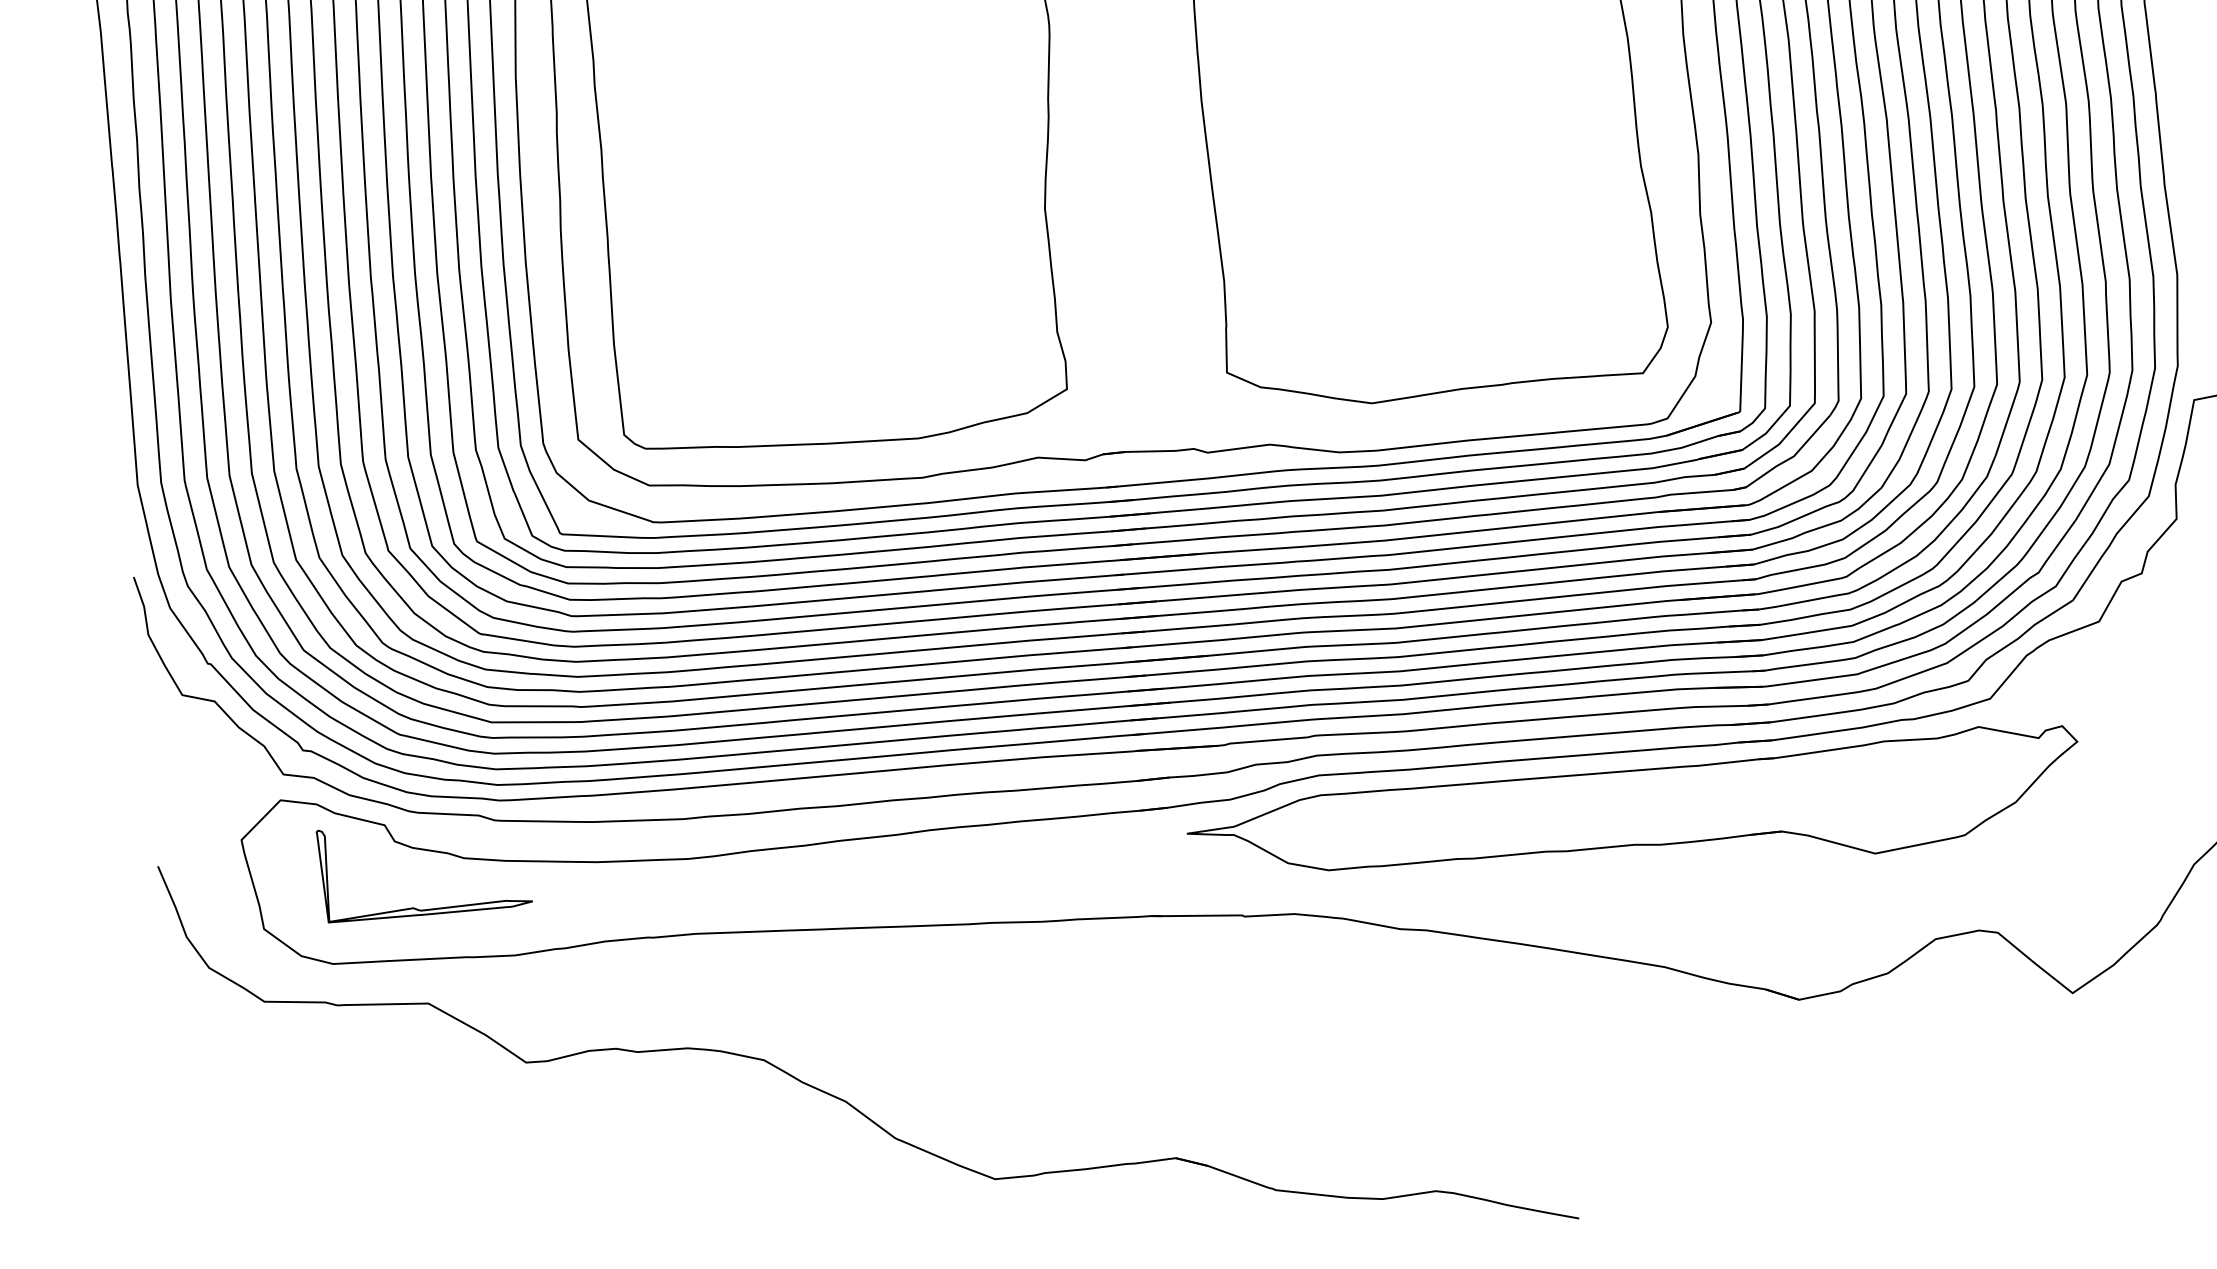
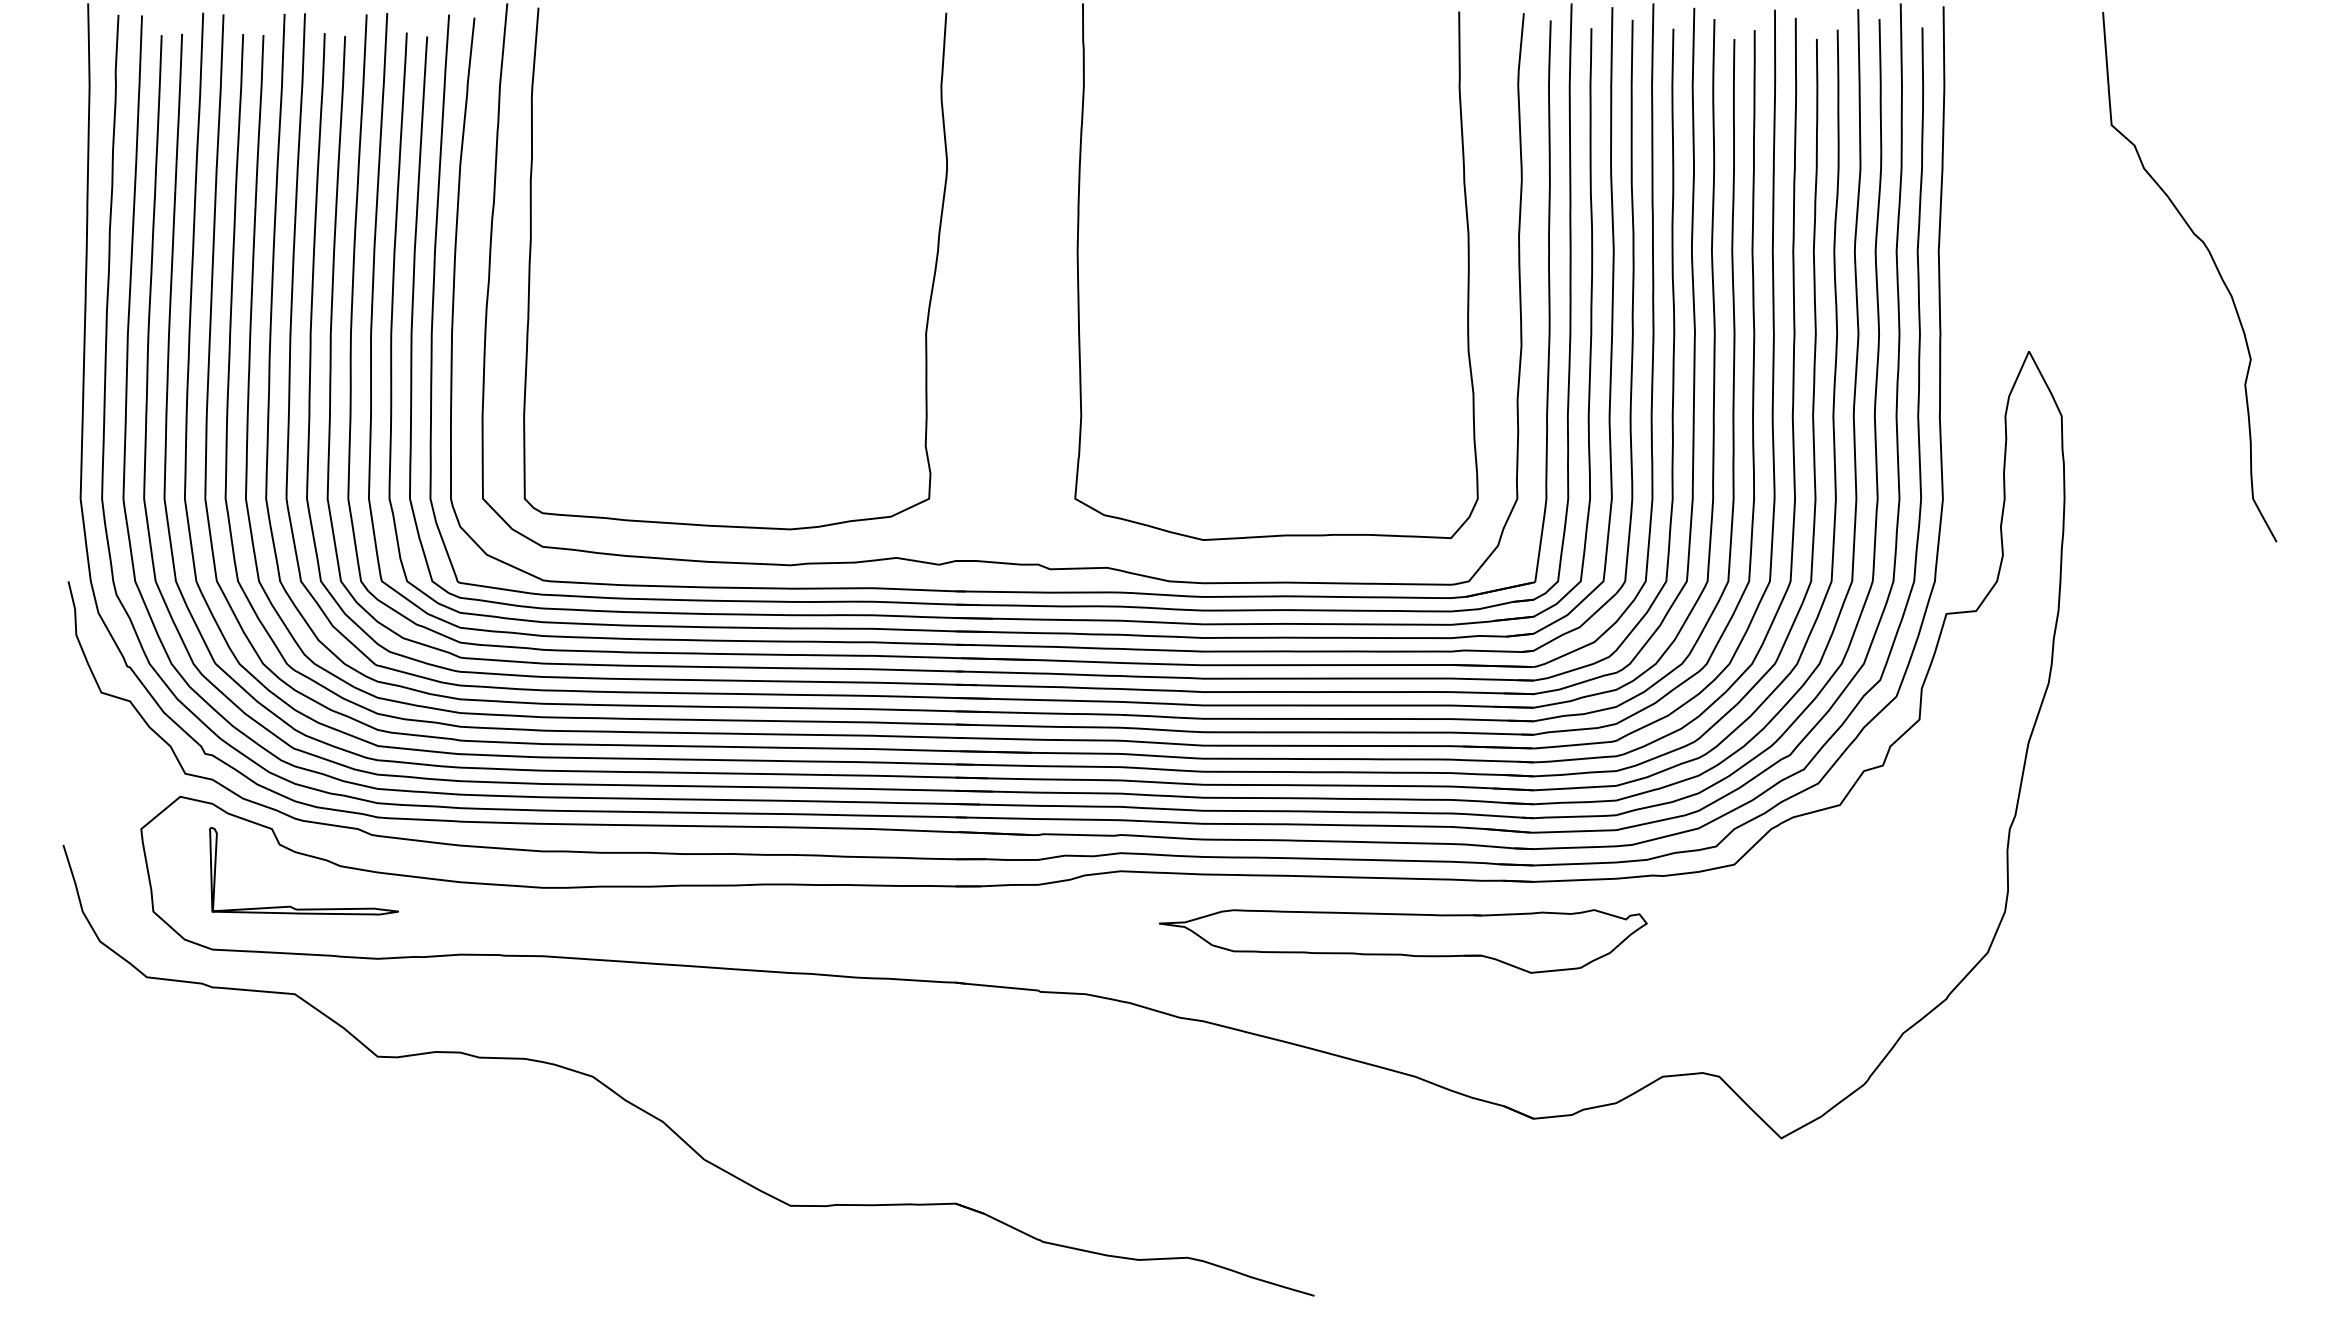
part: (1636, 820) -> (1403, 941), size x0.6

